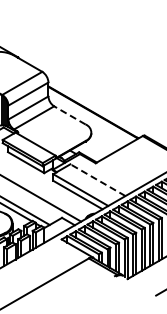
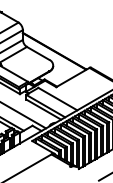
line: (69, 115) -> (37, 53), dashed -> solid
line: (97, 180) -> (57, 99), dashed -> solid

